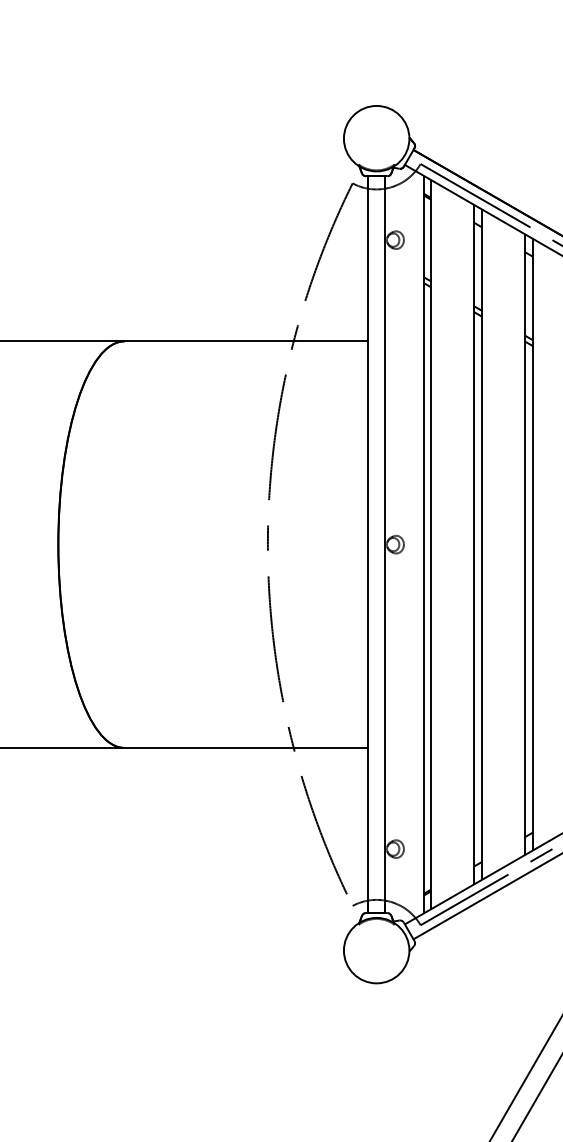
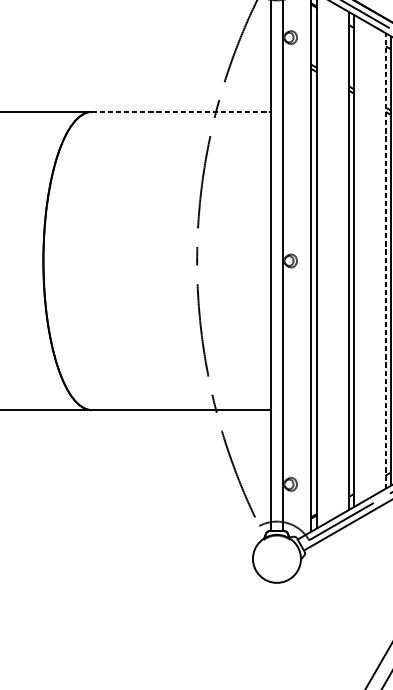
line: (246, 341) -> (181, 111), solid -> dashed
line: (525, 544) -> (386, 260), solid -> dashed

